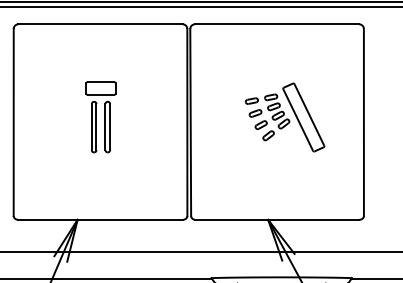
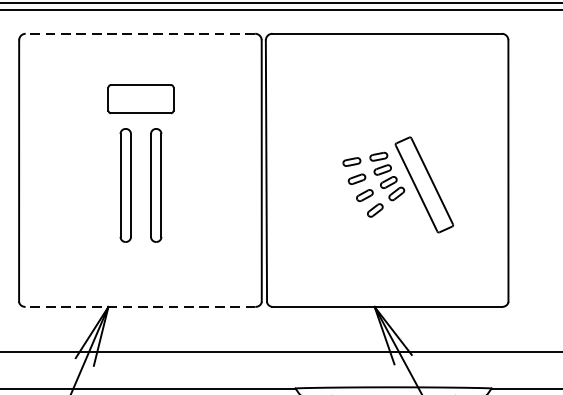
line: (100, 24) -> (140, 34), solid -> dashed
part: (100, 117) -> (140, 163), size x1.6
part: (285, 117) -> (398, 184), moved
line: (100, 219) -> (140, 306), solid -> dashed

